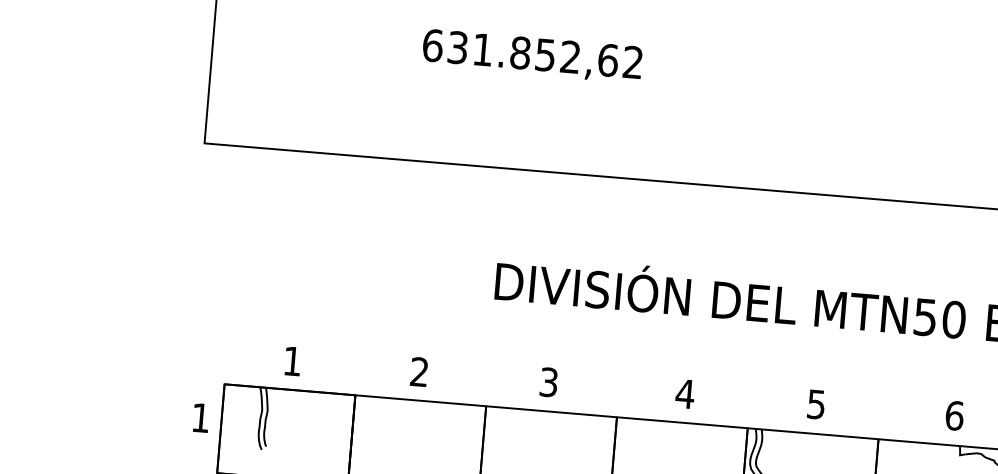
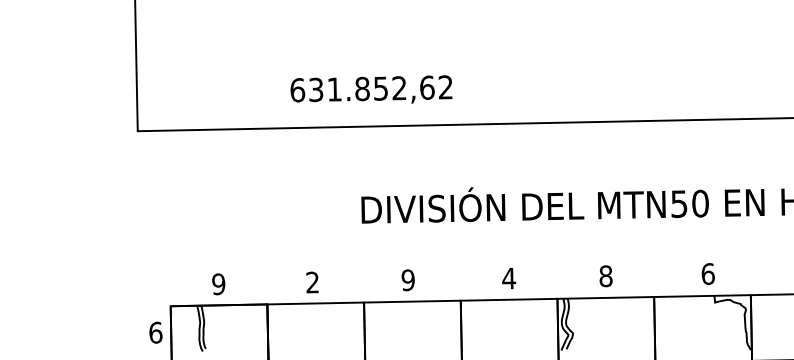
text: (532, 54) -> (371, 89), moved
text: (292, 361) -> (218, 284), 1 -> 9
text: (548, 381) -> (407, 279), 3 -> 9
text: (815, 404) -> (605, 276), 5 -> 8
text: (200, 417) -> (155, 332), 1 -> 6

